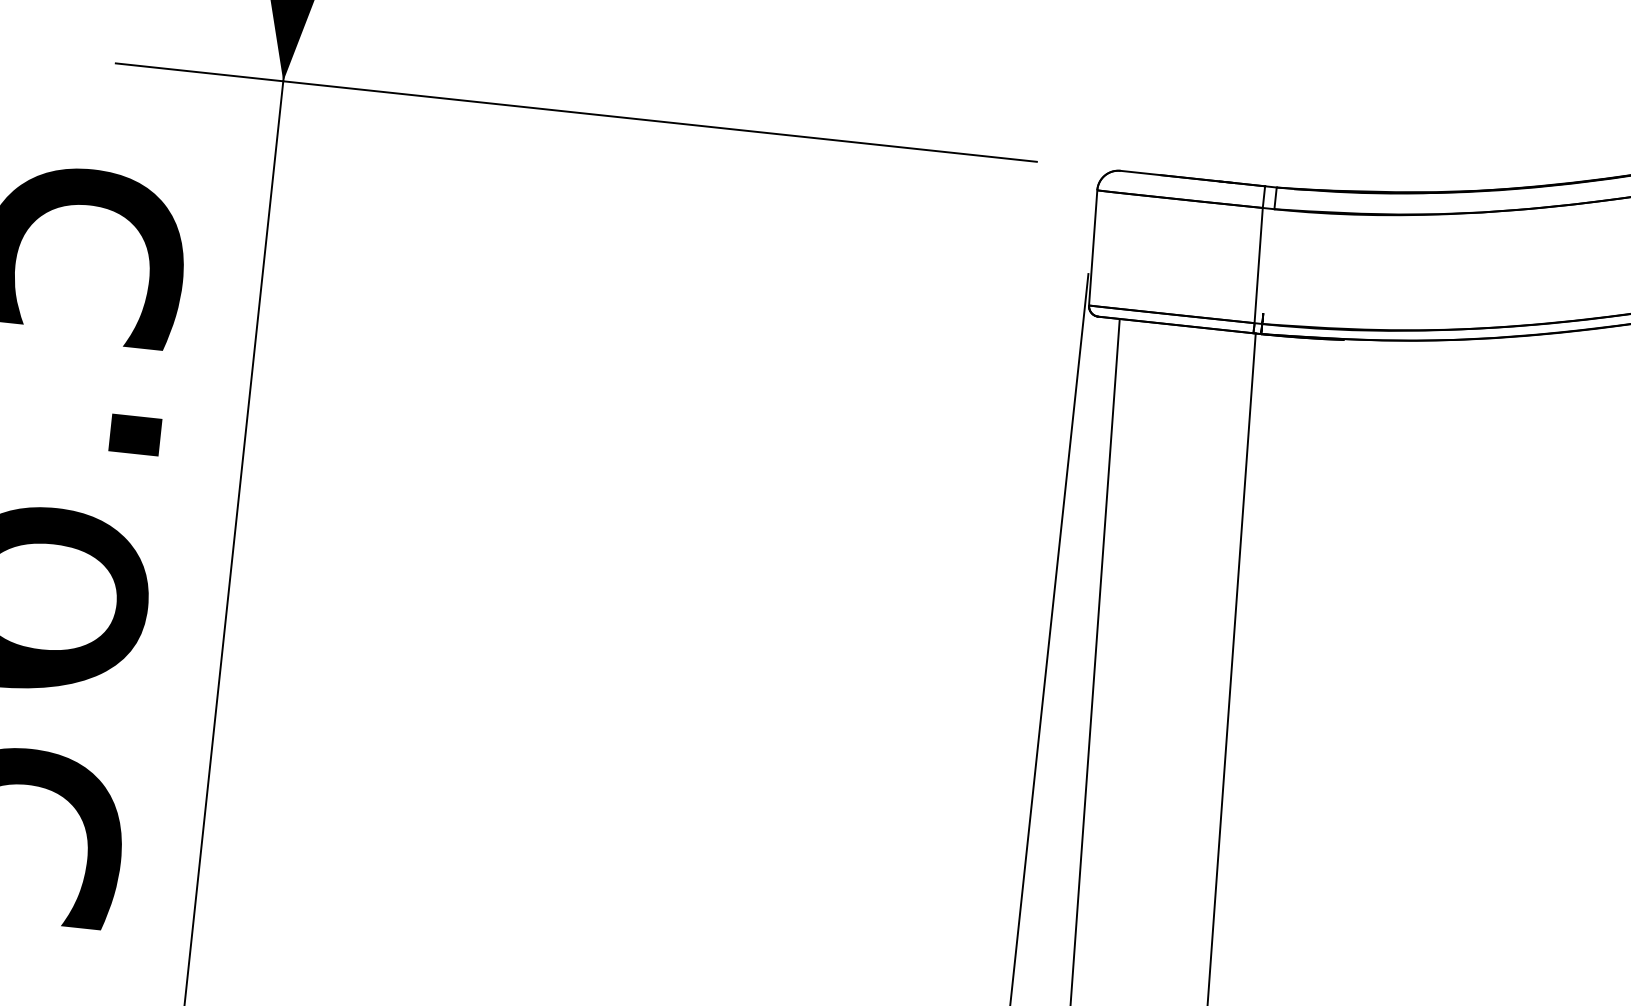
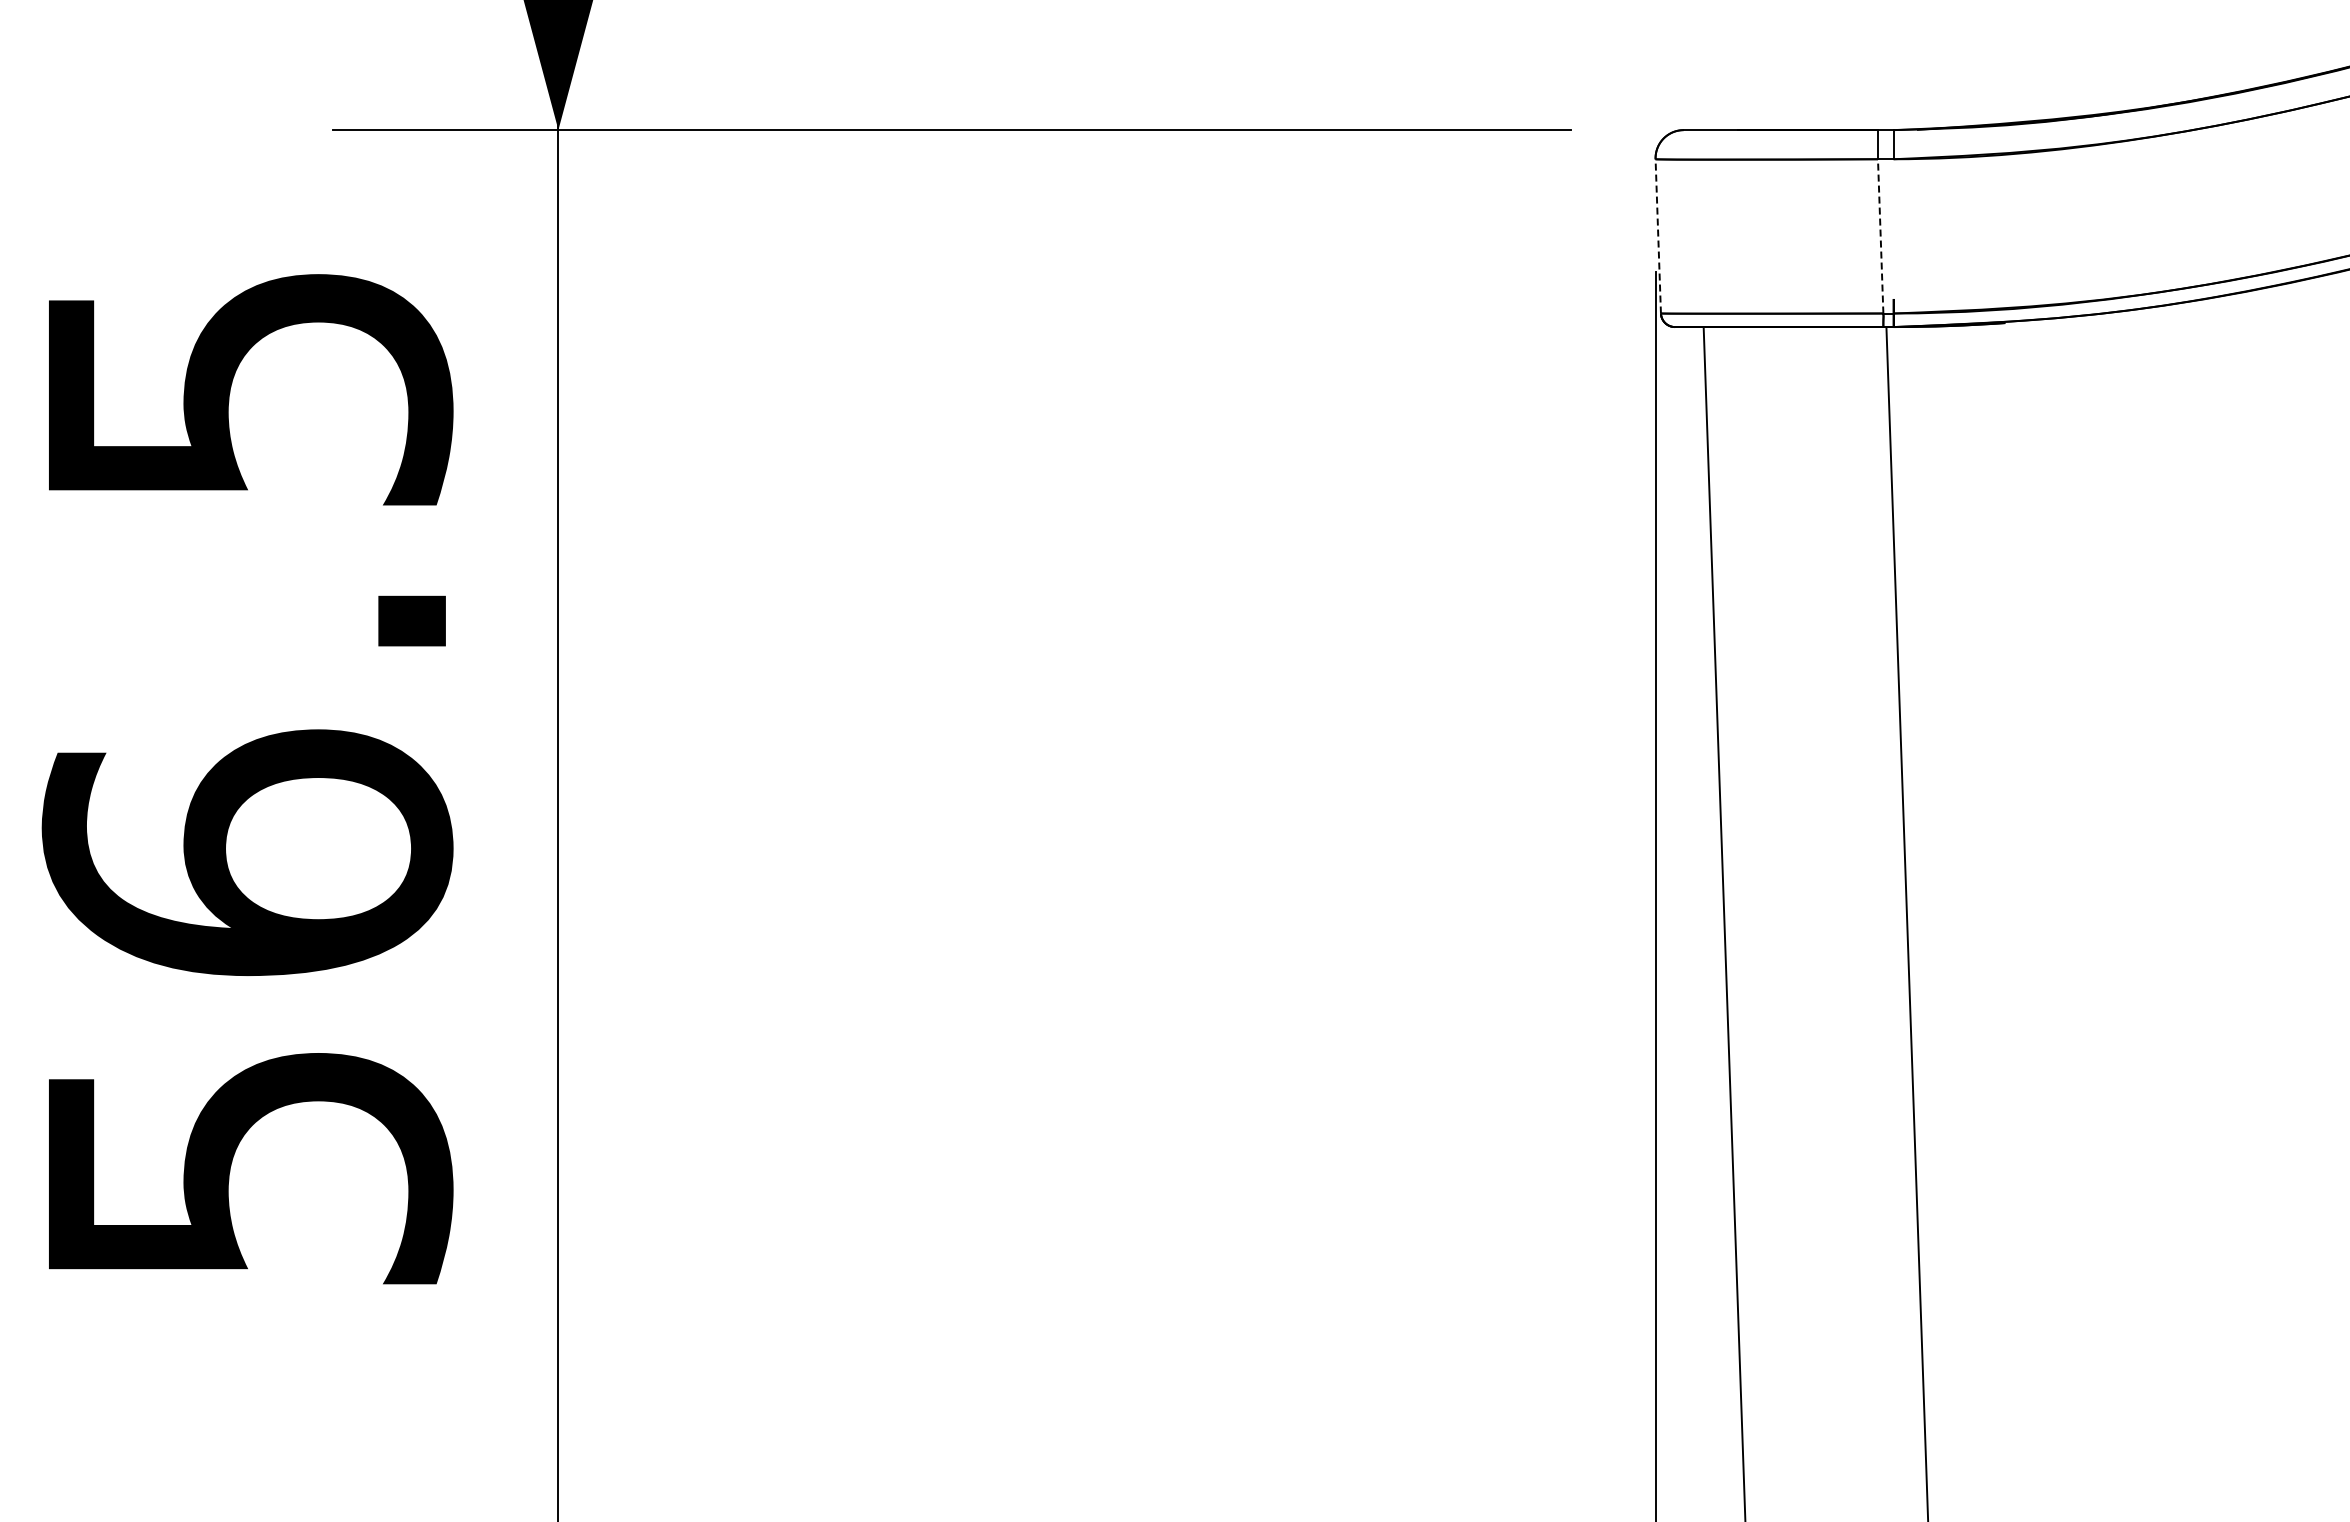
line: (1093, 247) -> (1658, 235), solid -> dashed
line: (1258, 264) -> (1880, 235), solid -> dashed

